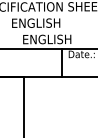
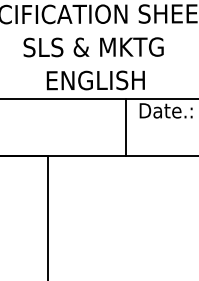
text: (45, 23) -> (92, 47), ENGLISH -> SLS & MKTG

